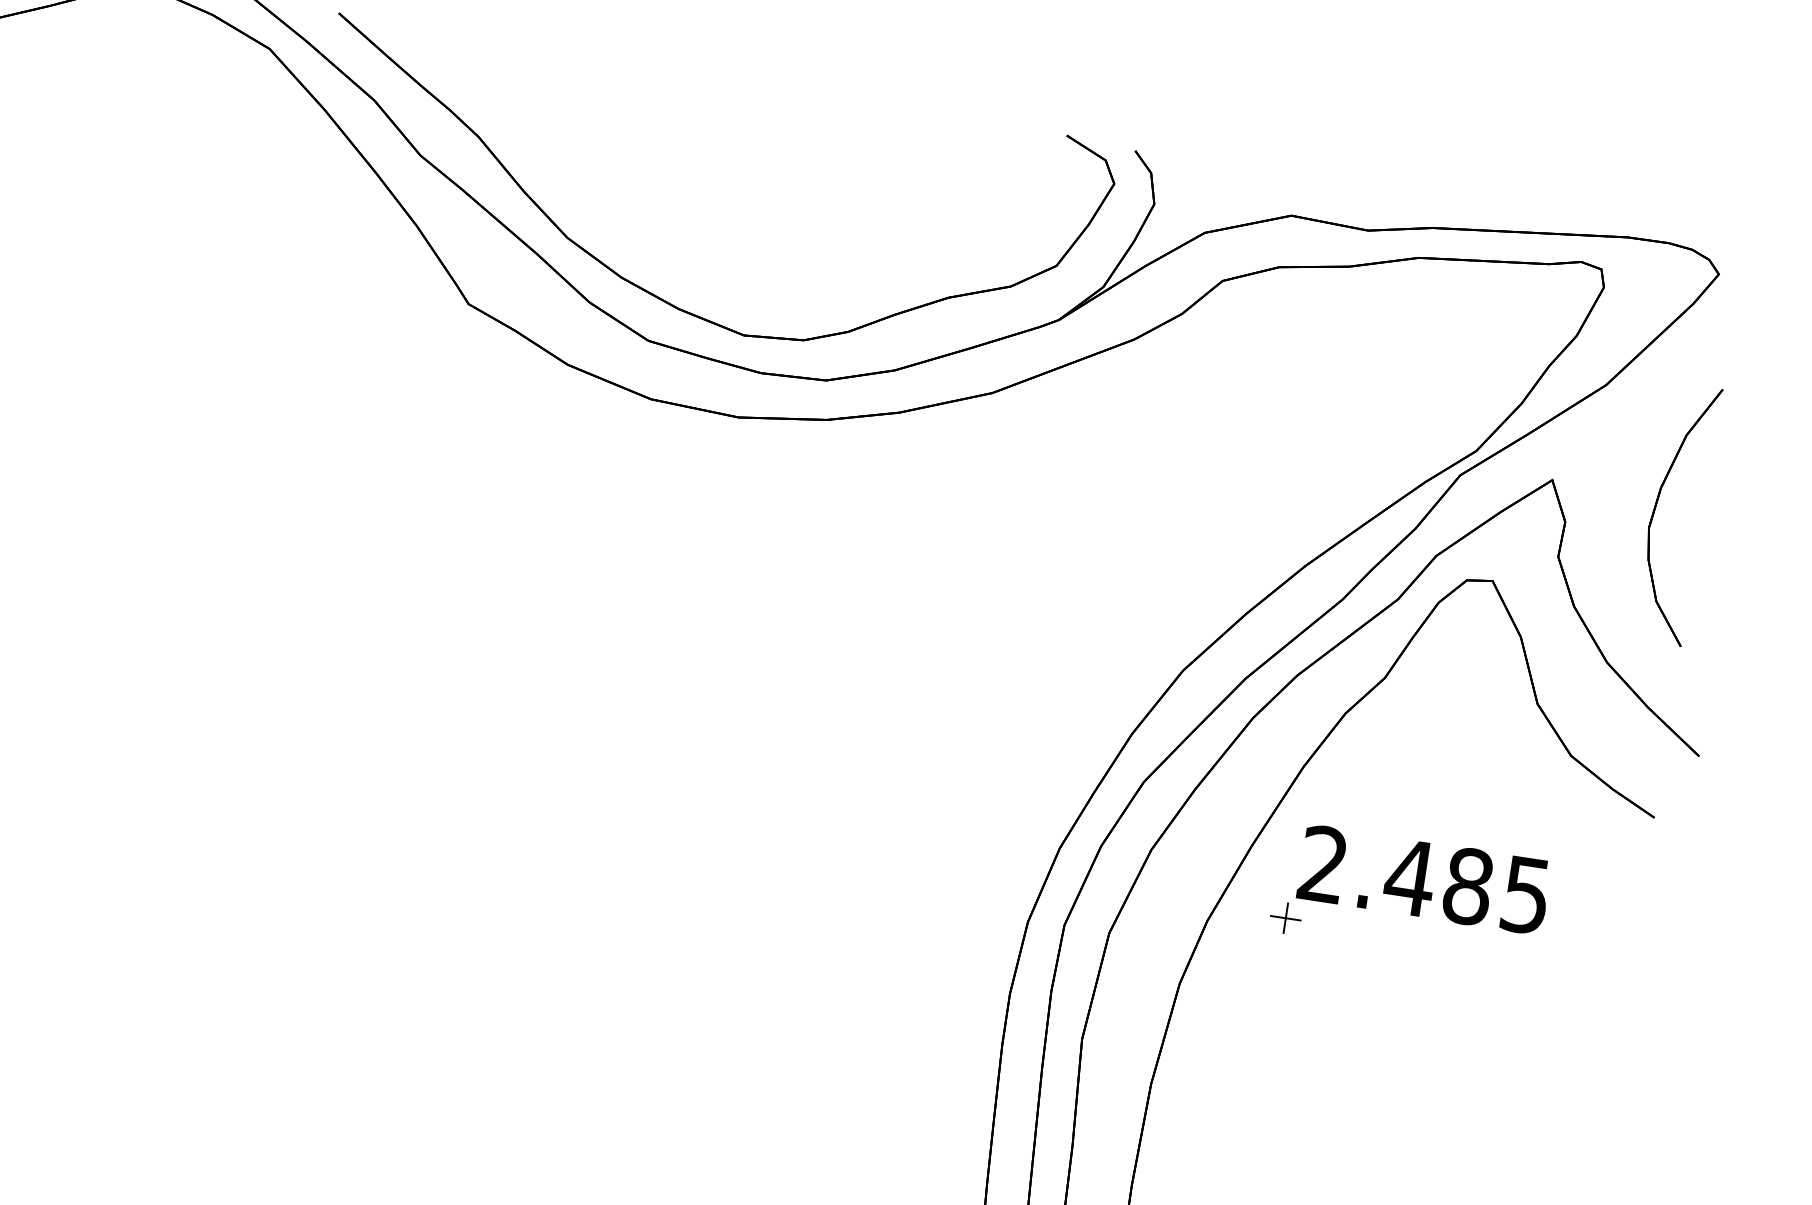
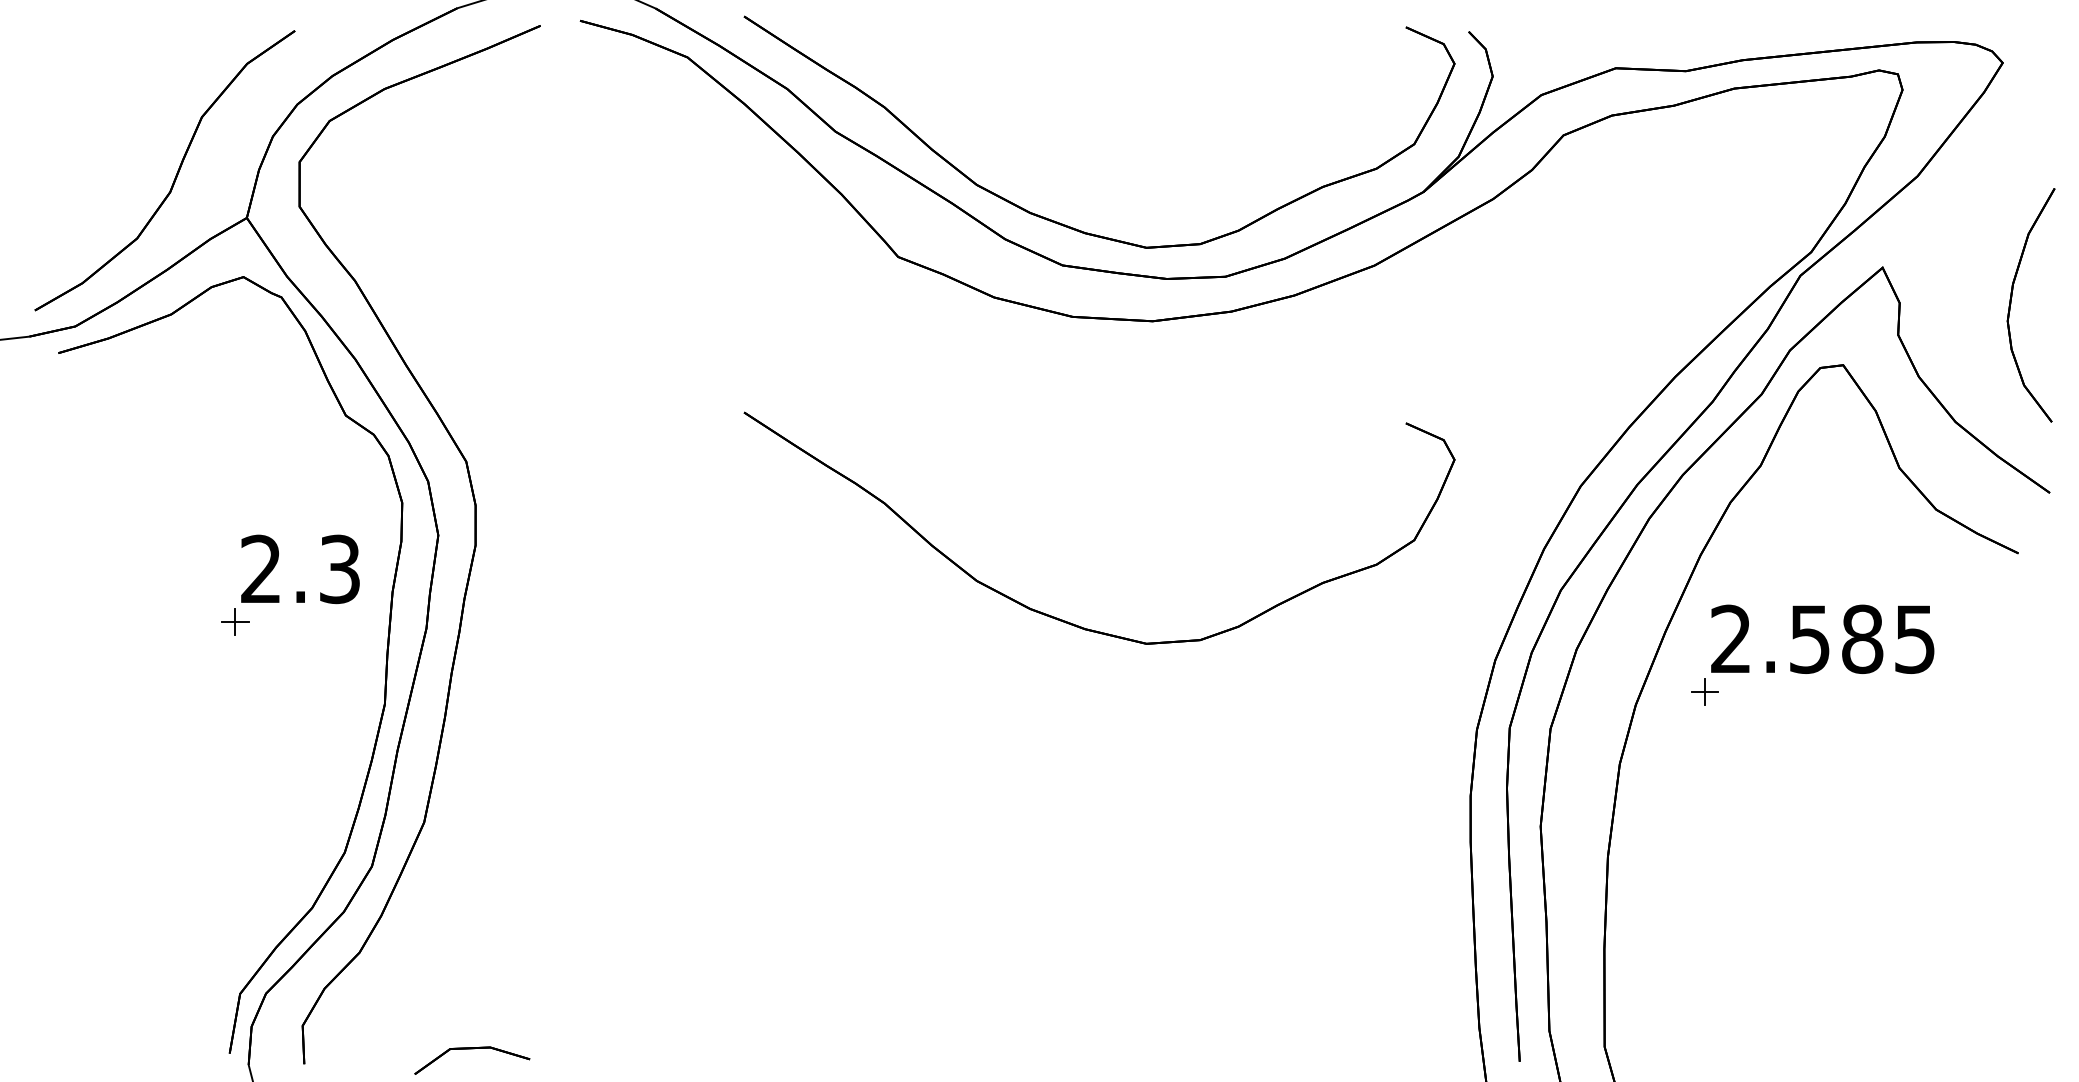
part: (1655, 510) -> (2011, 304), moved
part: (592, 732) -> (1065, 620), added
text: (1409, 877) -> (1809, 639), 2.485 -> 2.585

